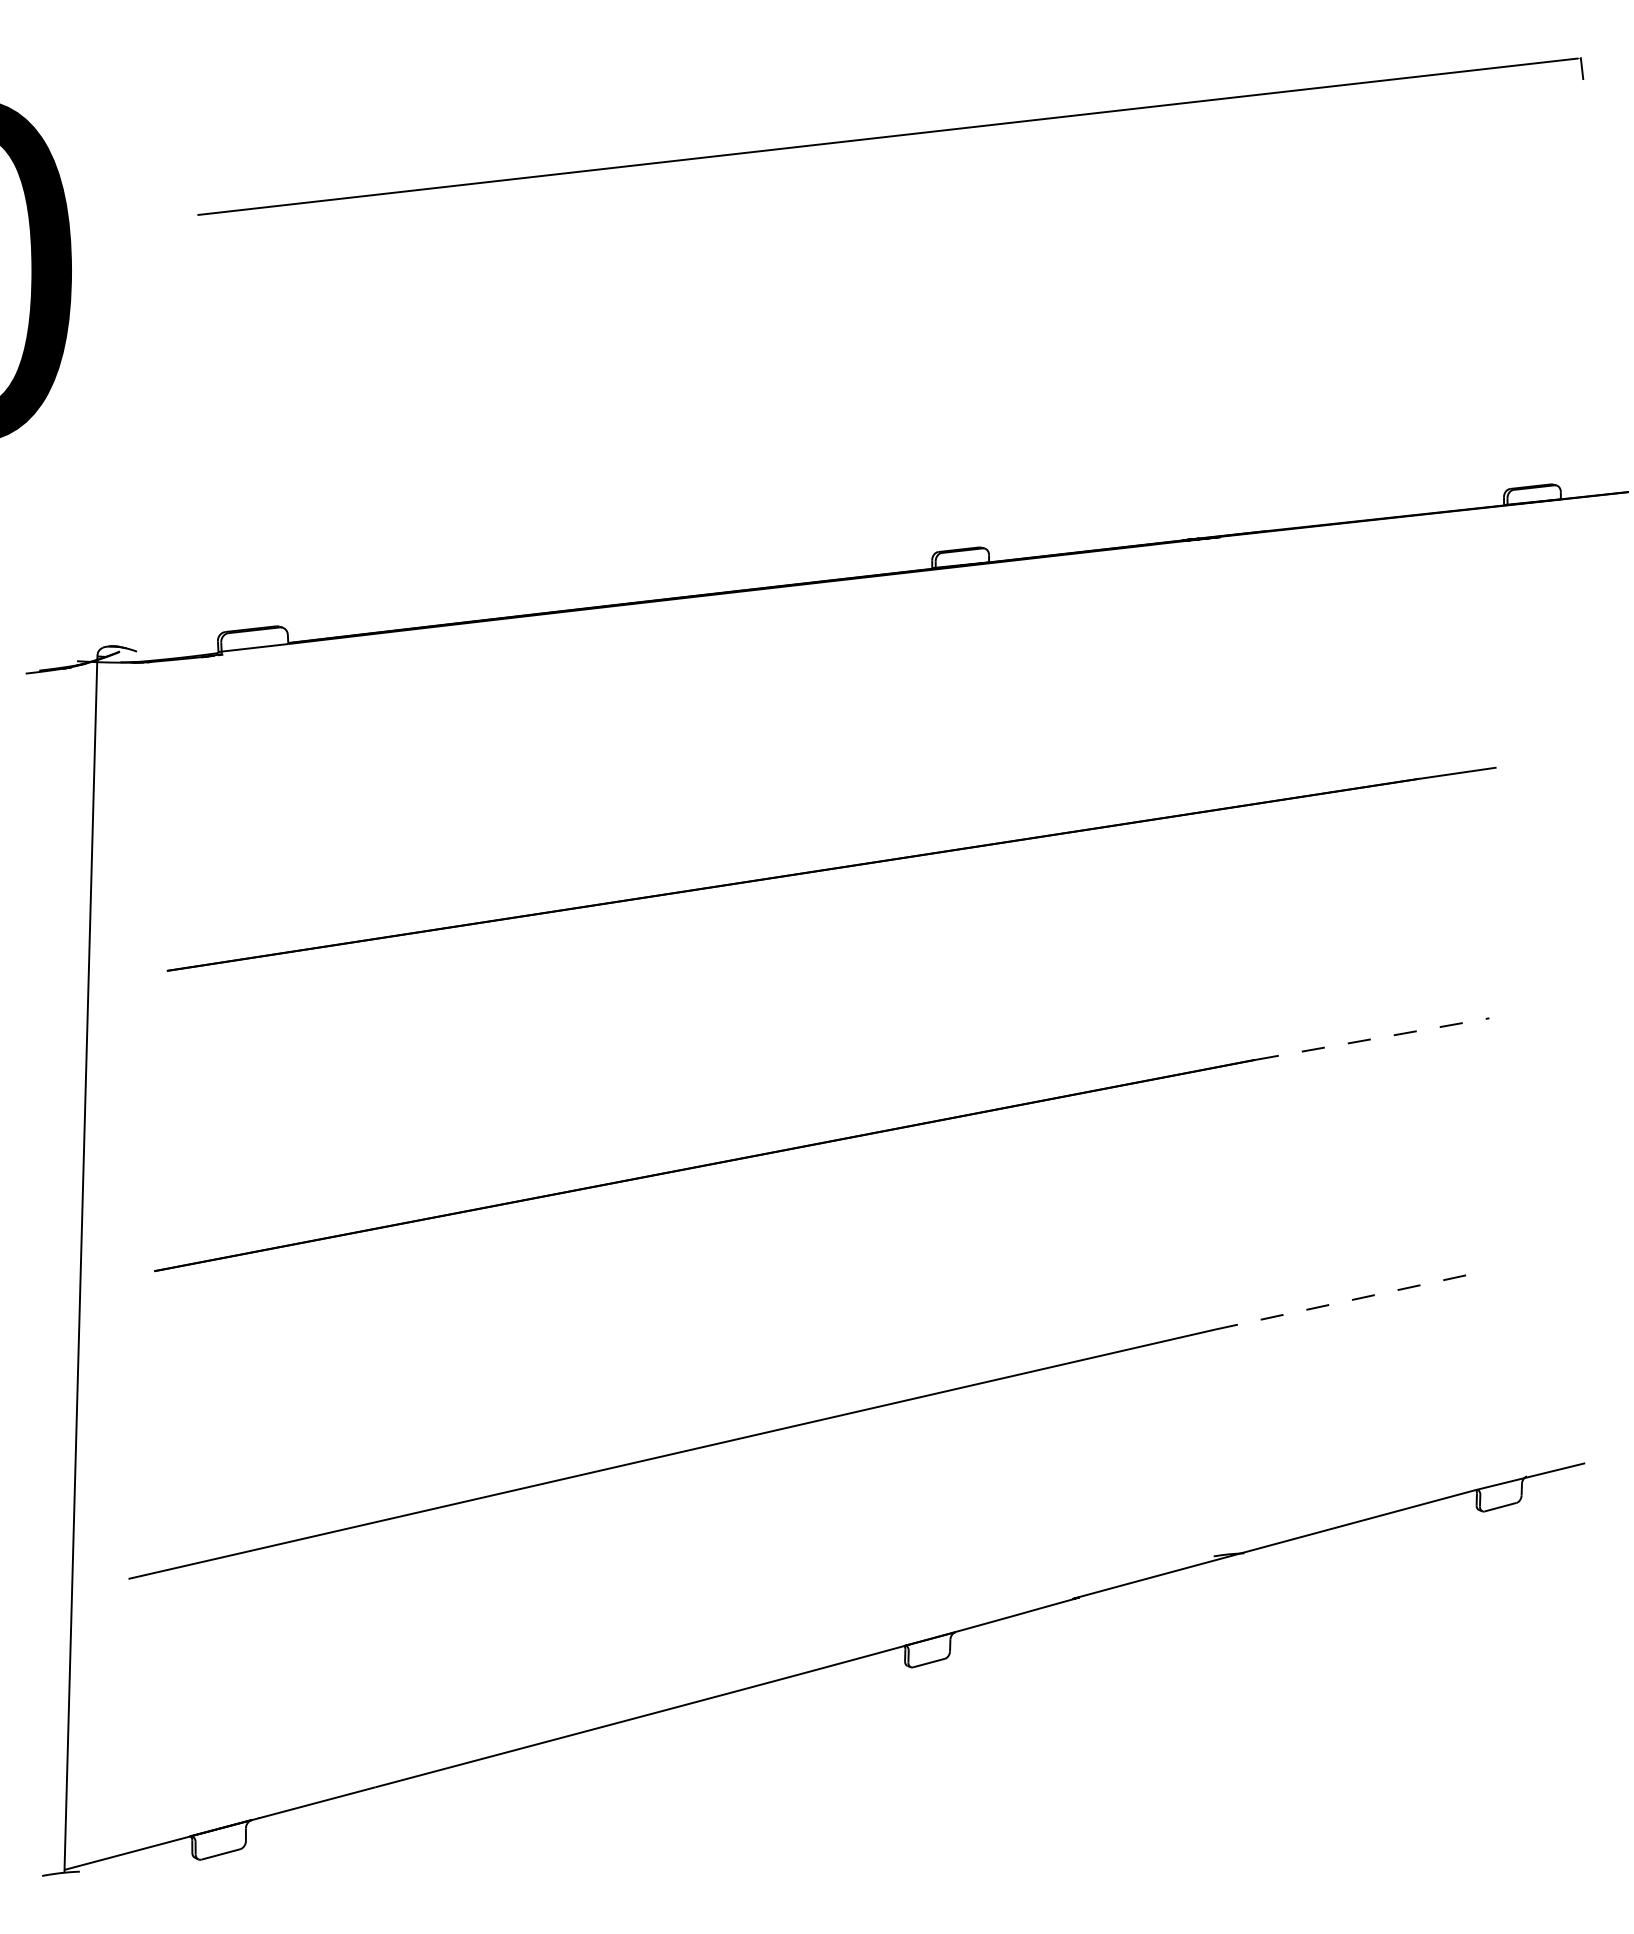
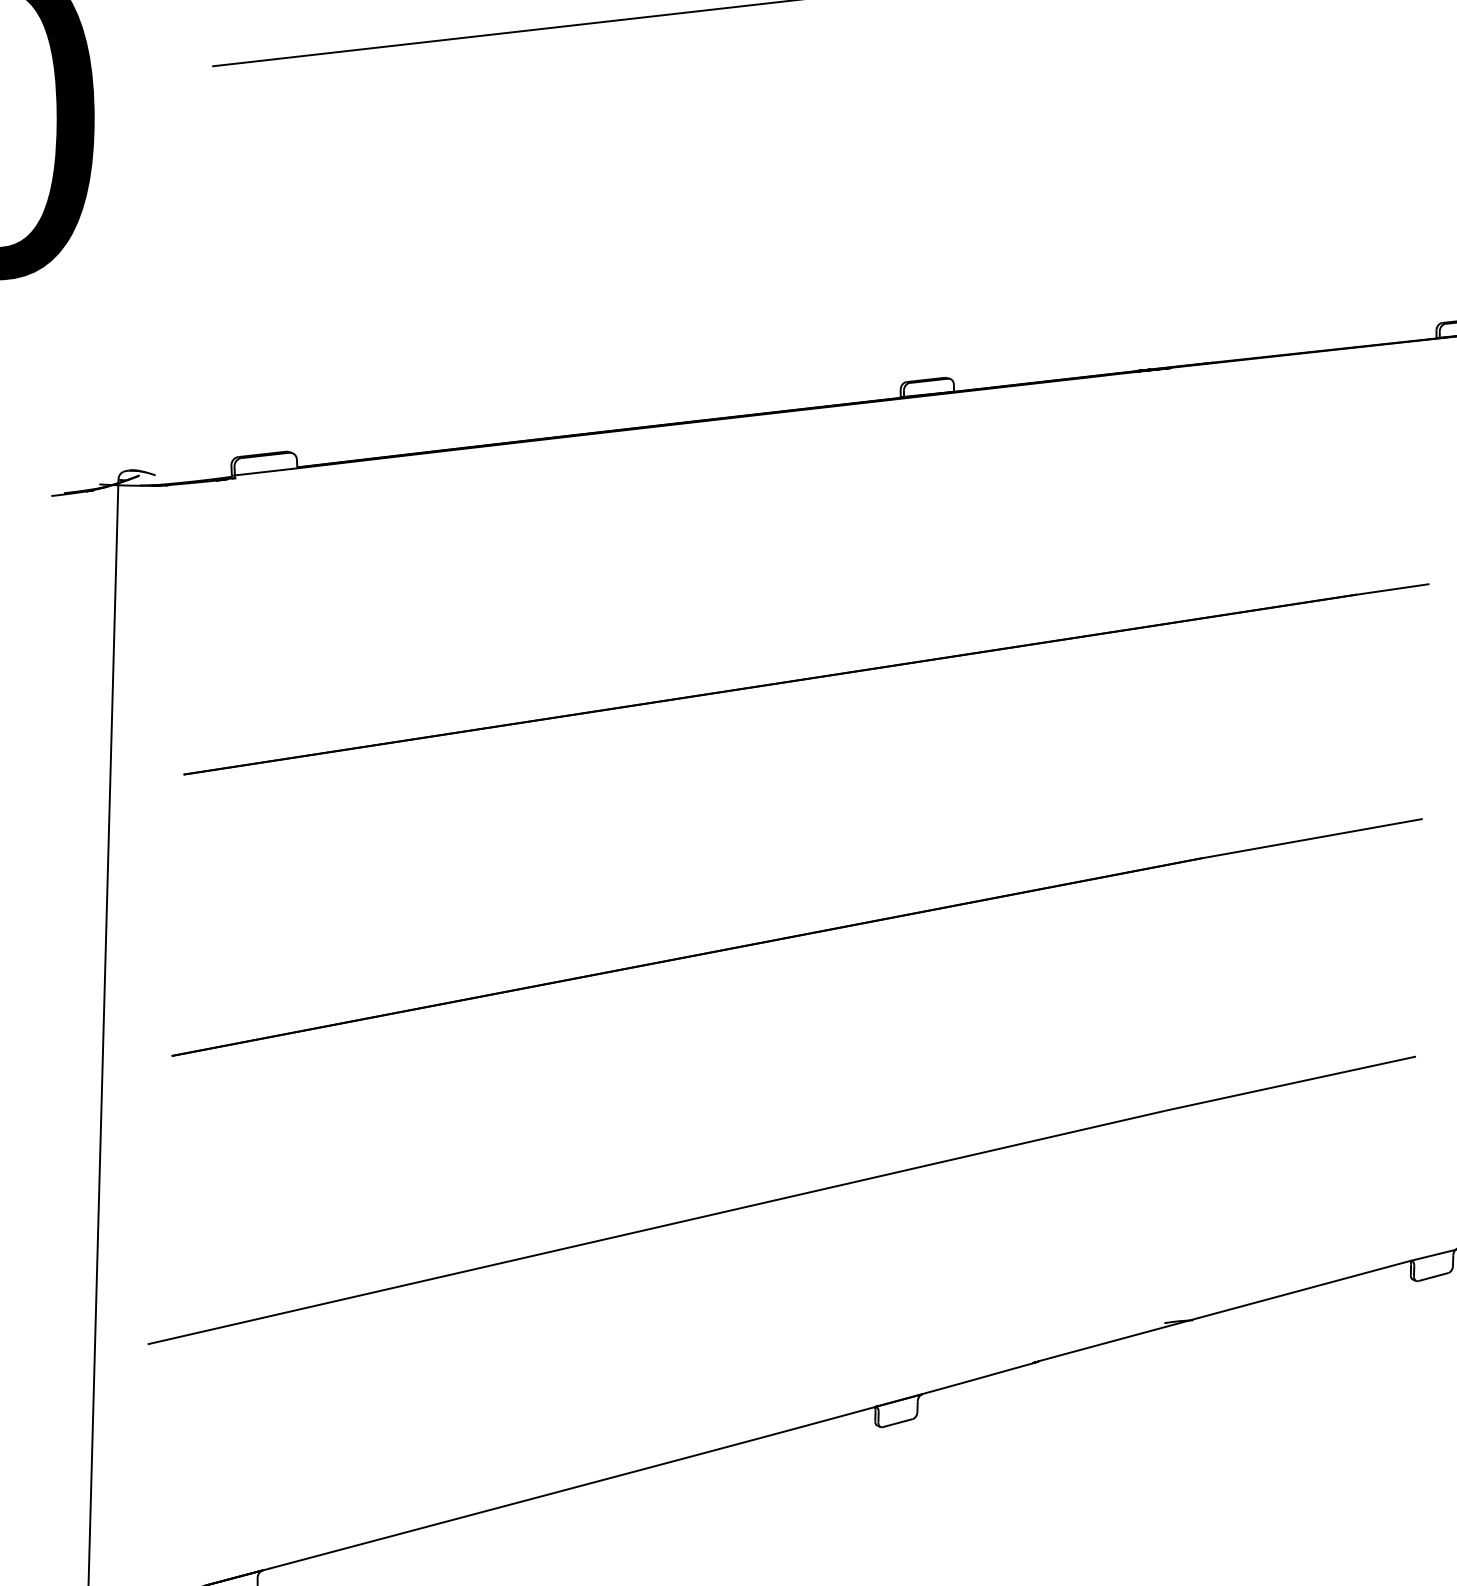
line: (1372, 1039) -> (1313, 838), dashed -> solid
line: (1348, 1300) -> (1290, 1083), dashed -> solid

